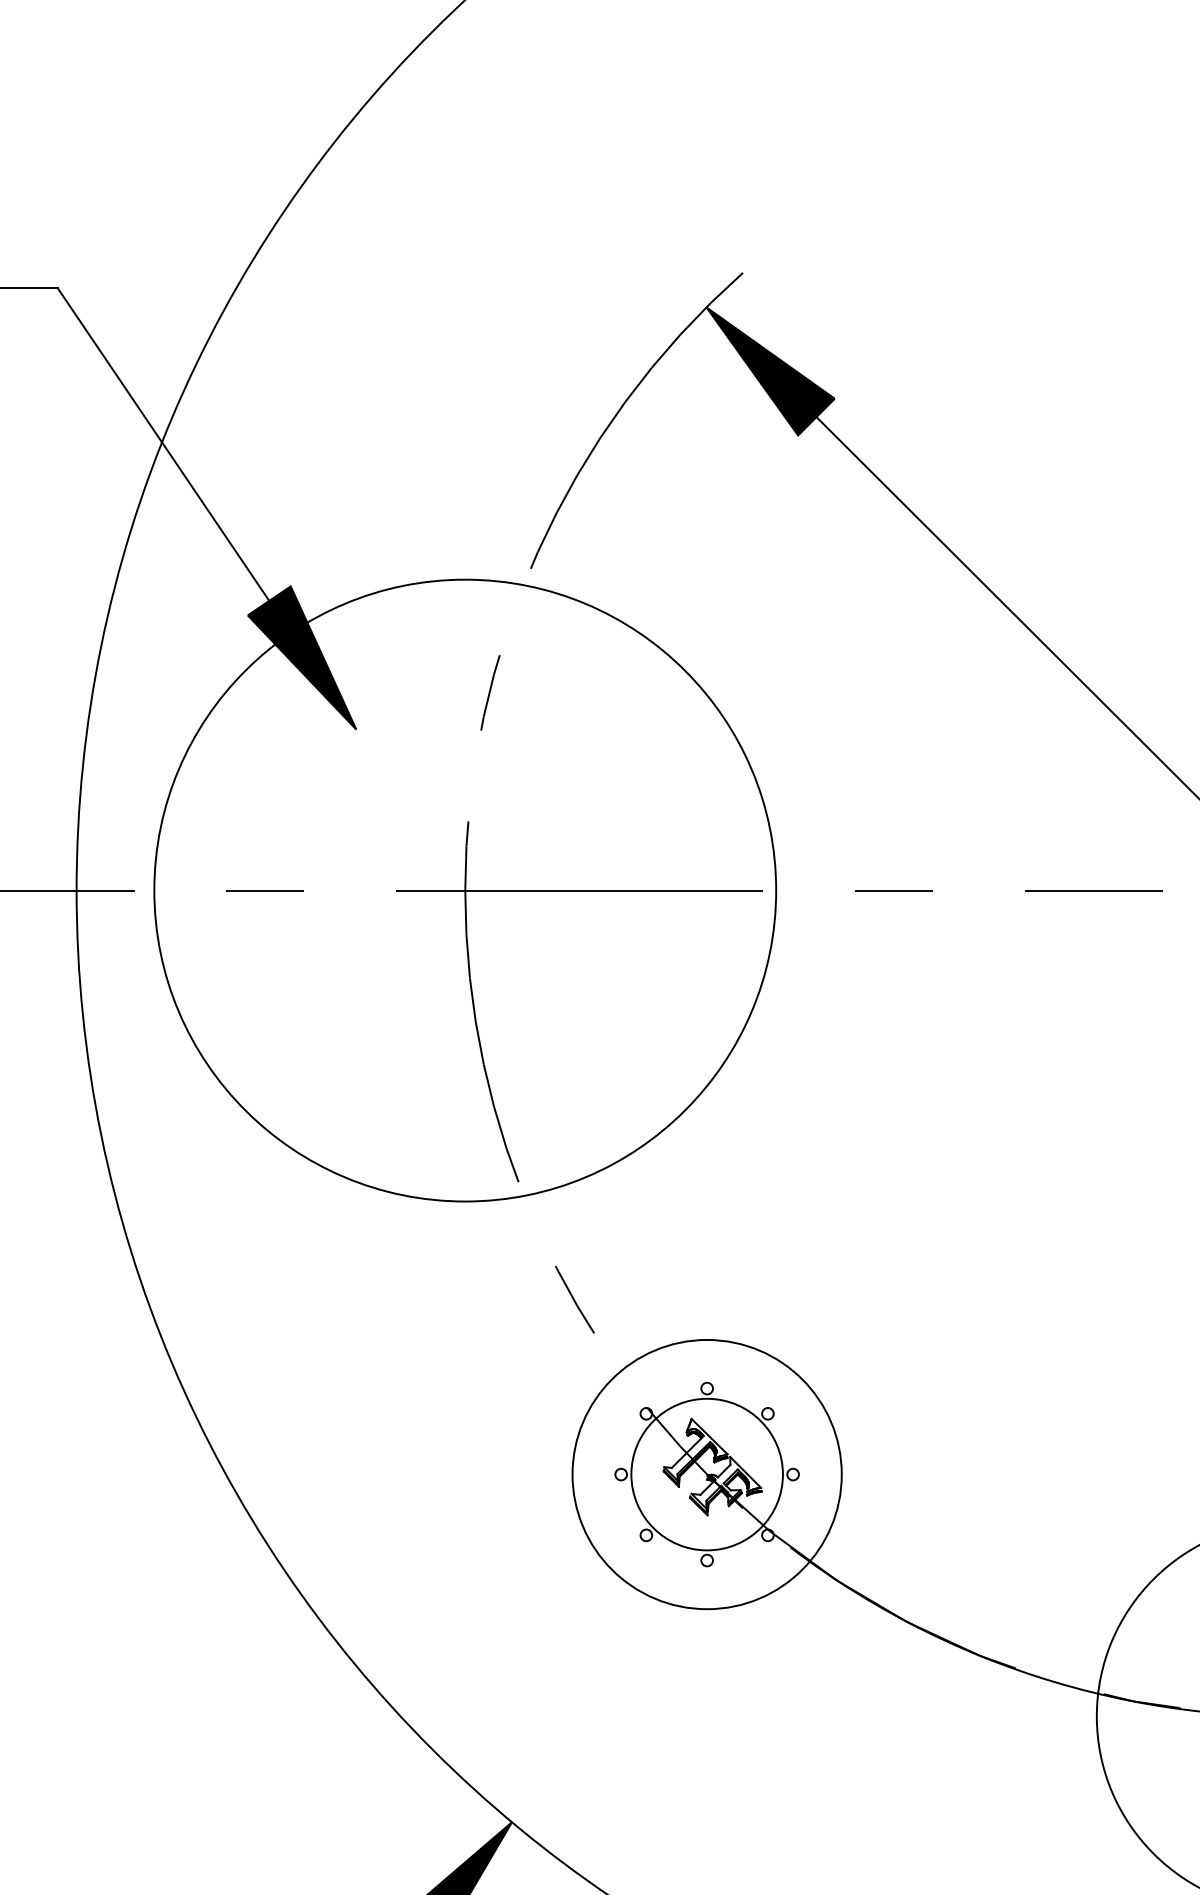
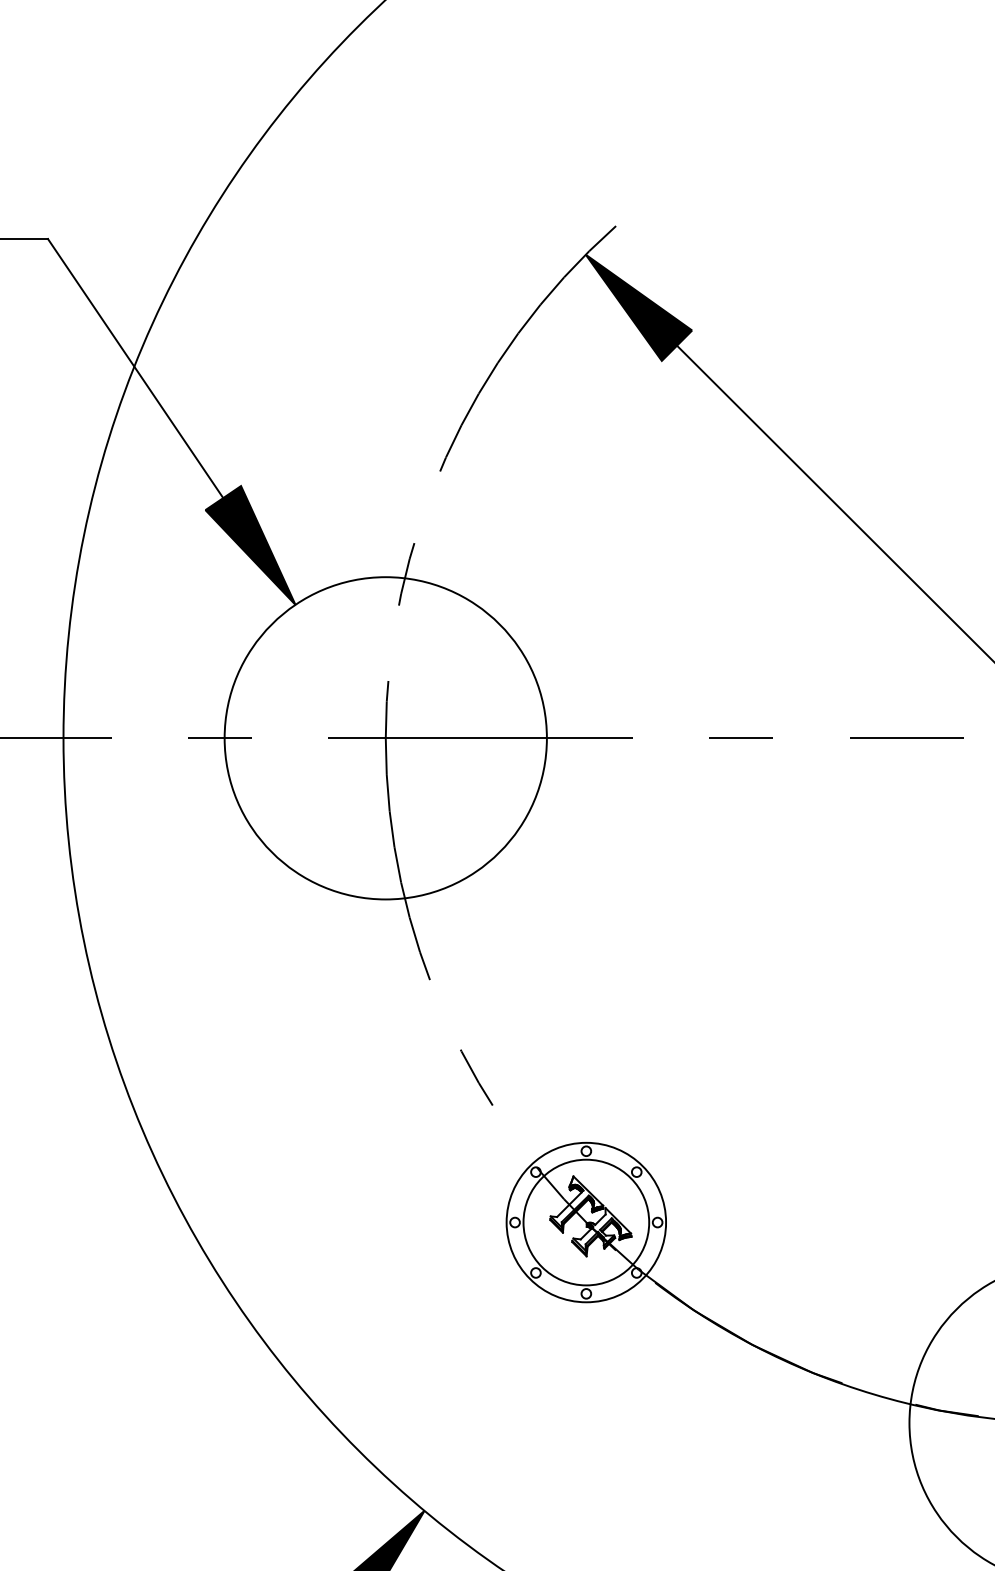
circle: (464, 890) -> (385, 738), size x0.62
circle: (707, 1474) -> (586, 1222), size x0.71

